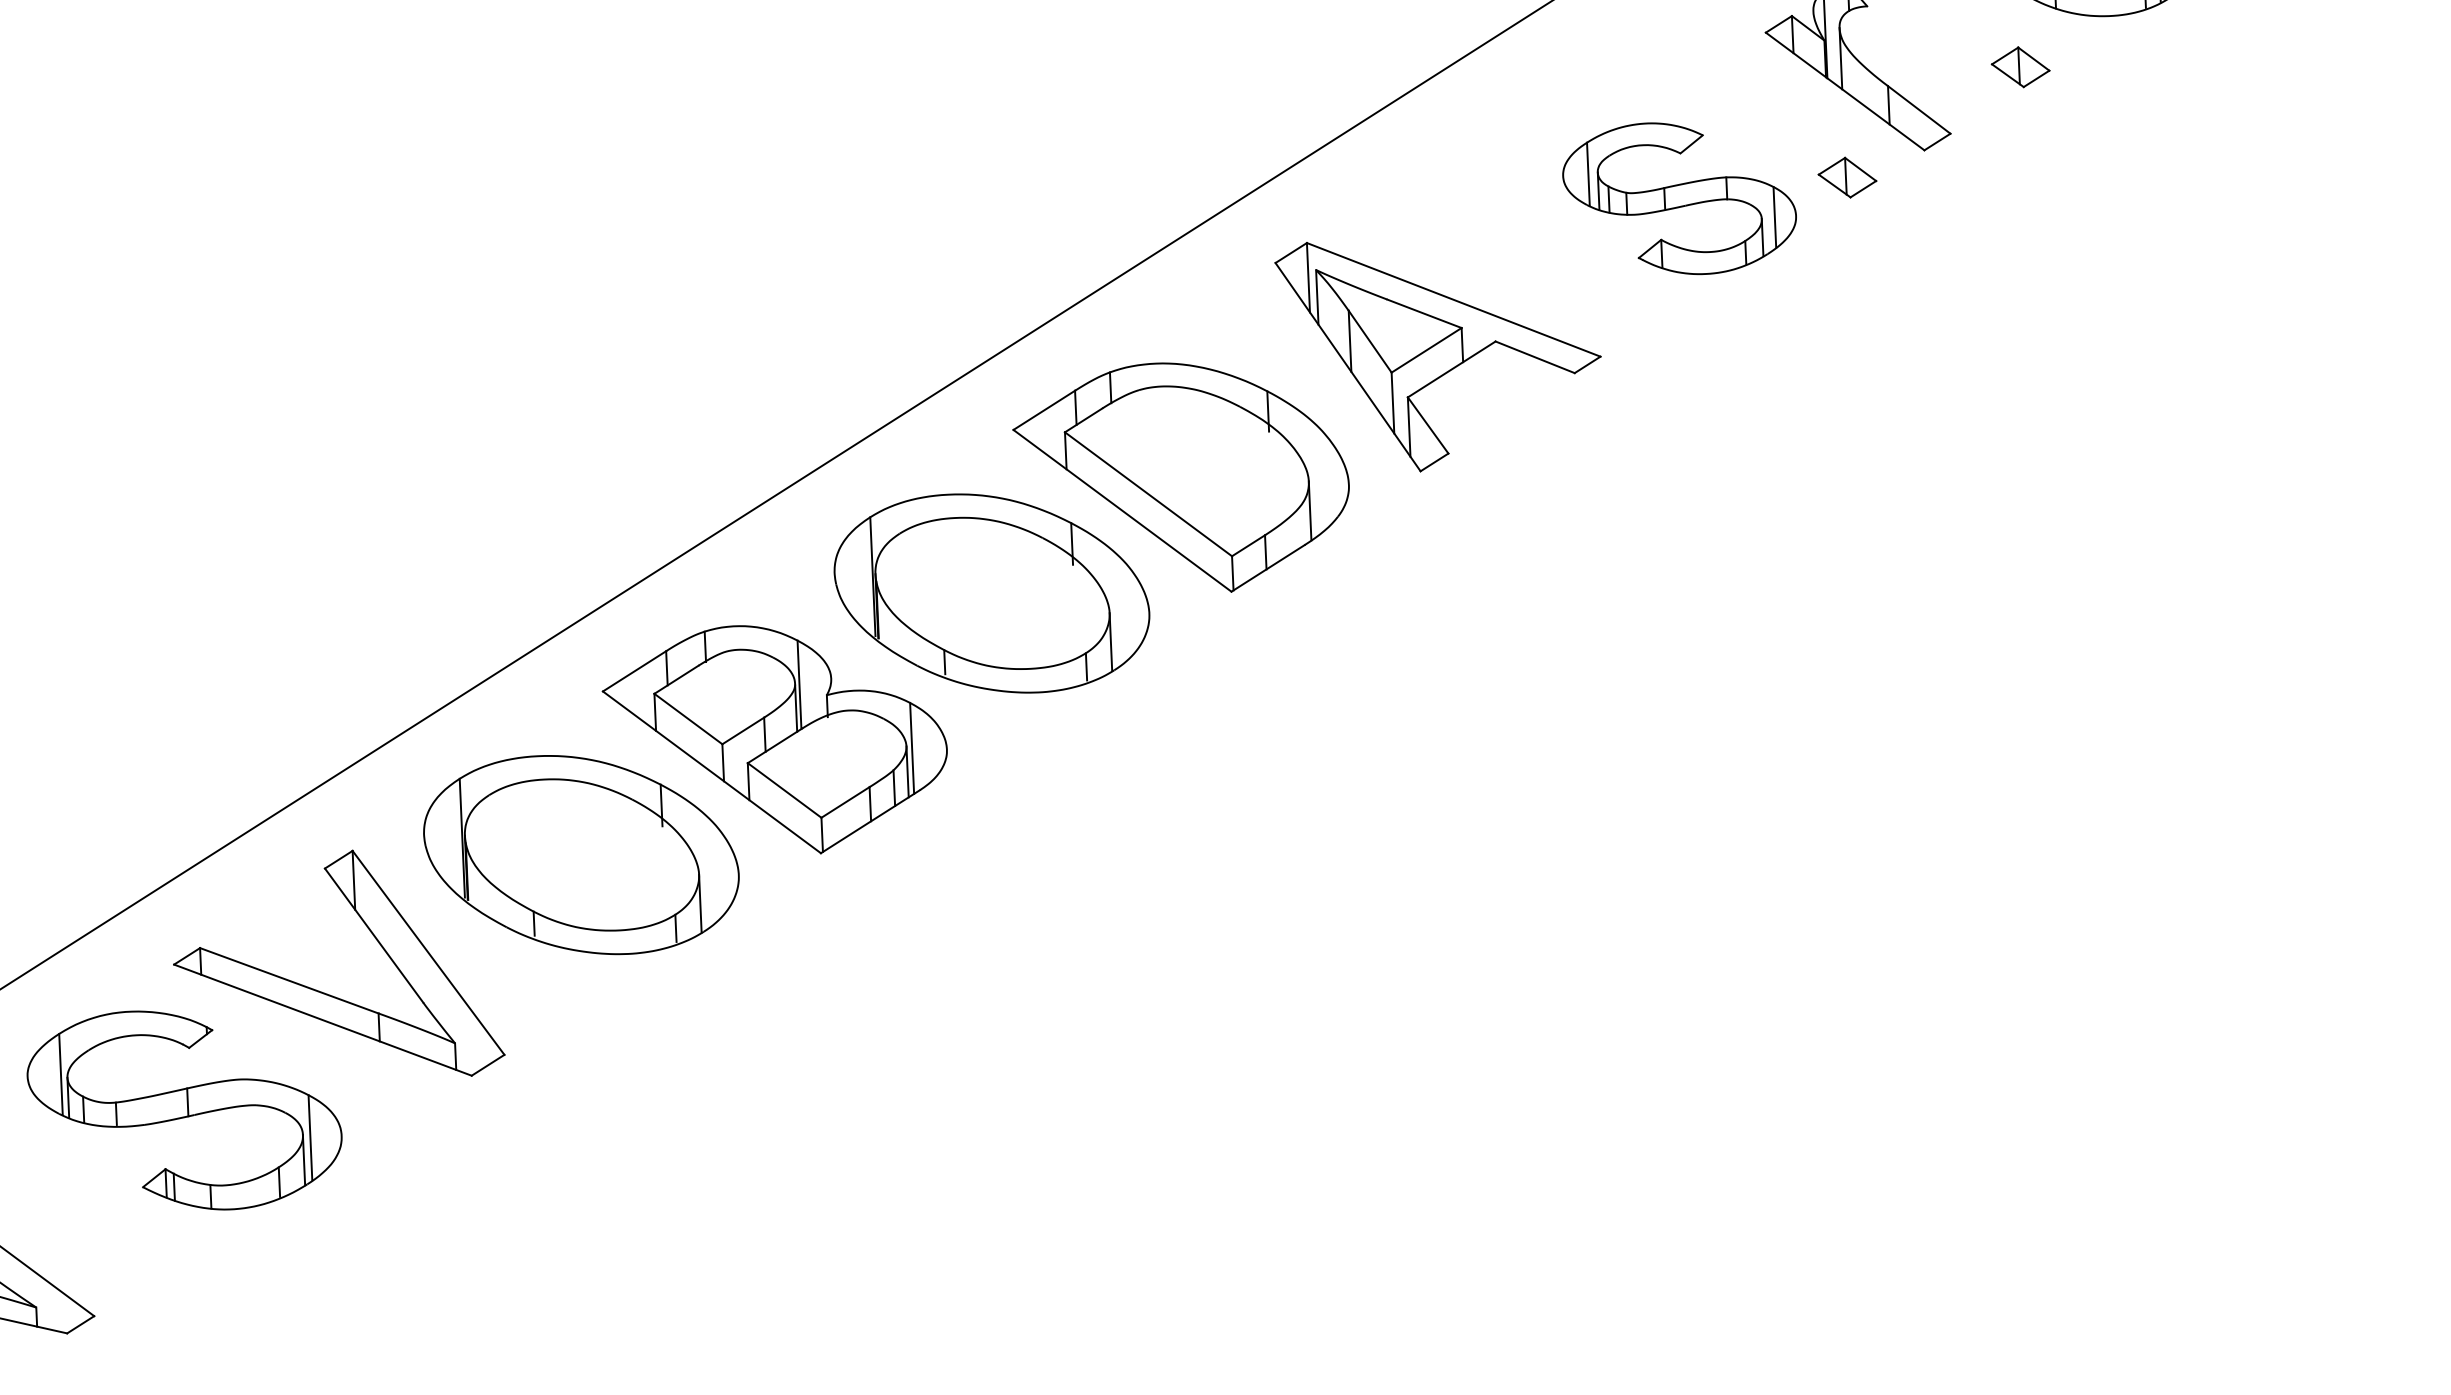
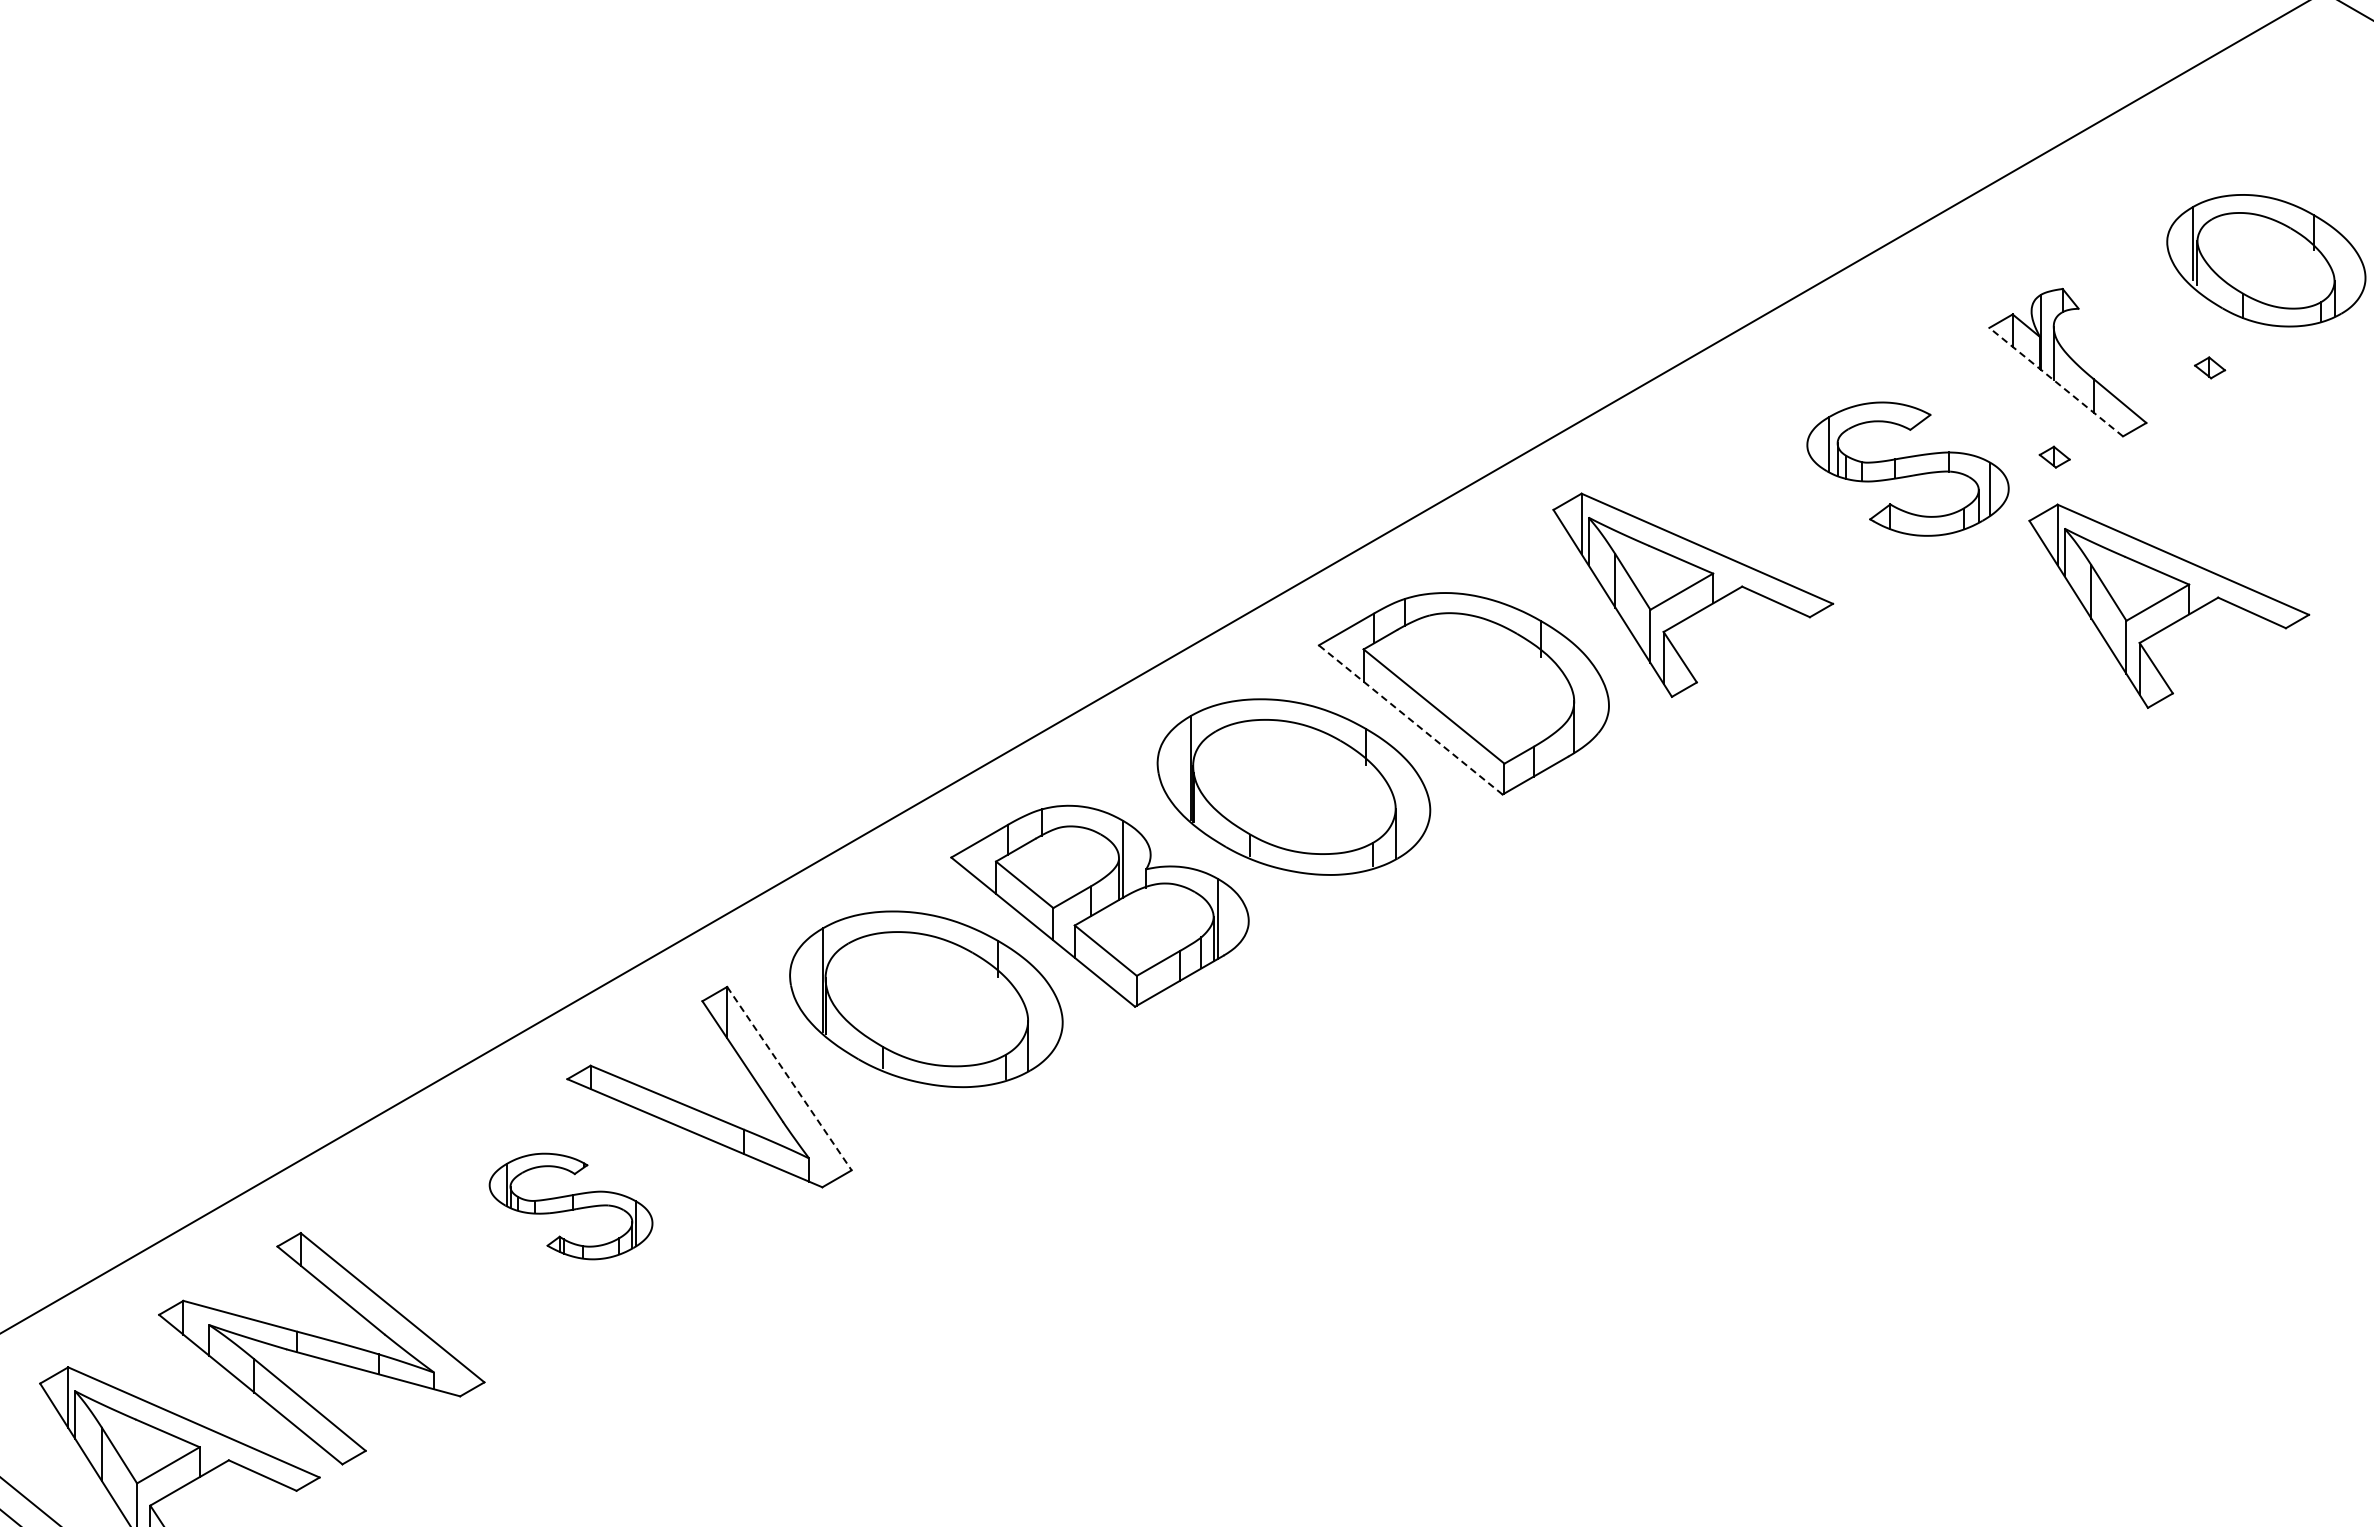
part: (2020, 67) -> (2209, 367), size x0.6
line: (1844, 90) -> (2055, 381), solid -> dashed
part: (1846, 176) -> (2054, 456), size x0.6
part: (1986, 341) -> (2169, 605), added
line: (1122, 510) -> (1410, 719), solid -> dashed
line: (428, 952) -> (789, 1078), solid -> dashed
part: (184, 1110) -> (570, 1206), size x0.6

